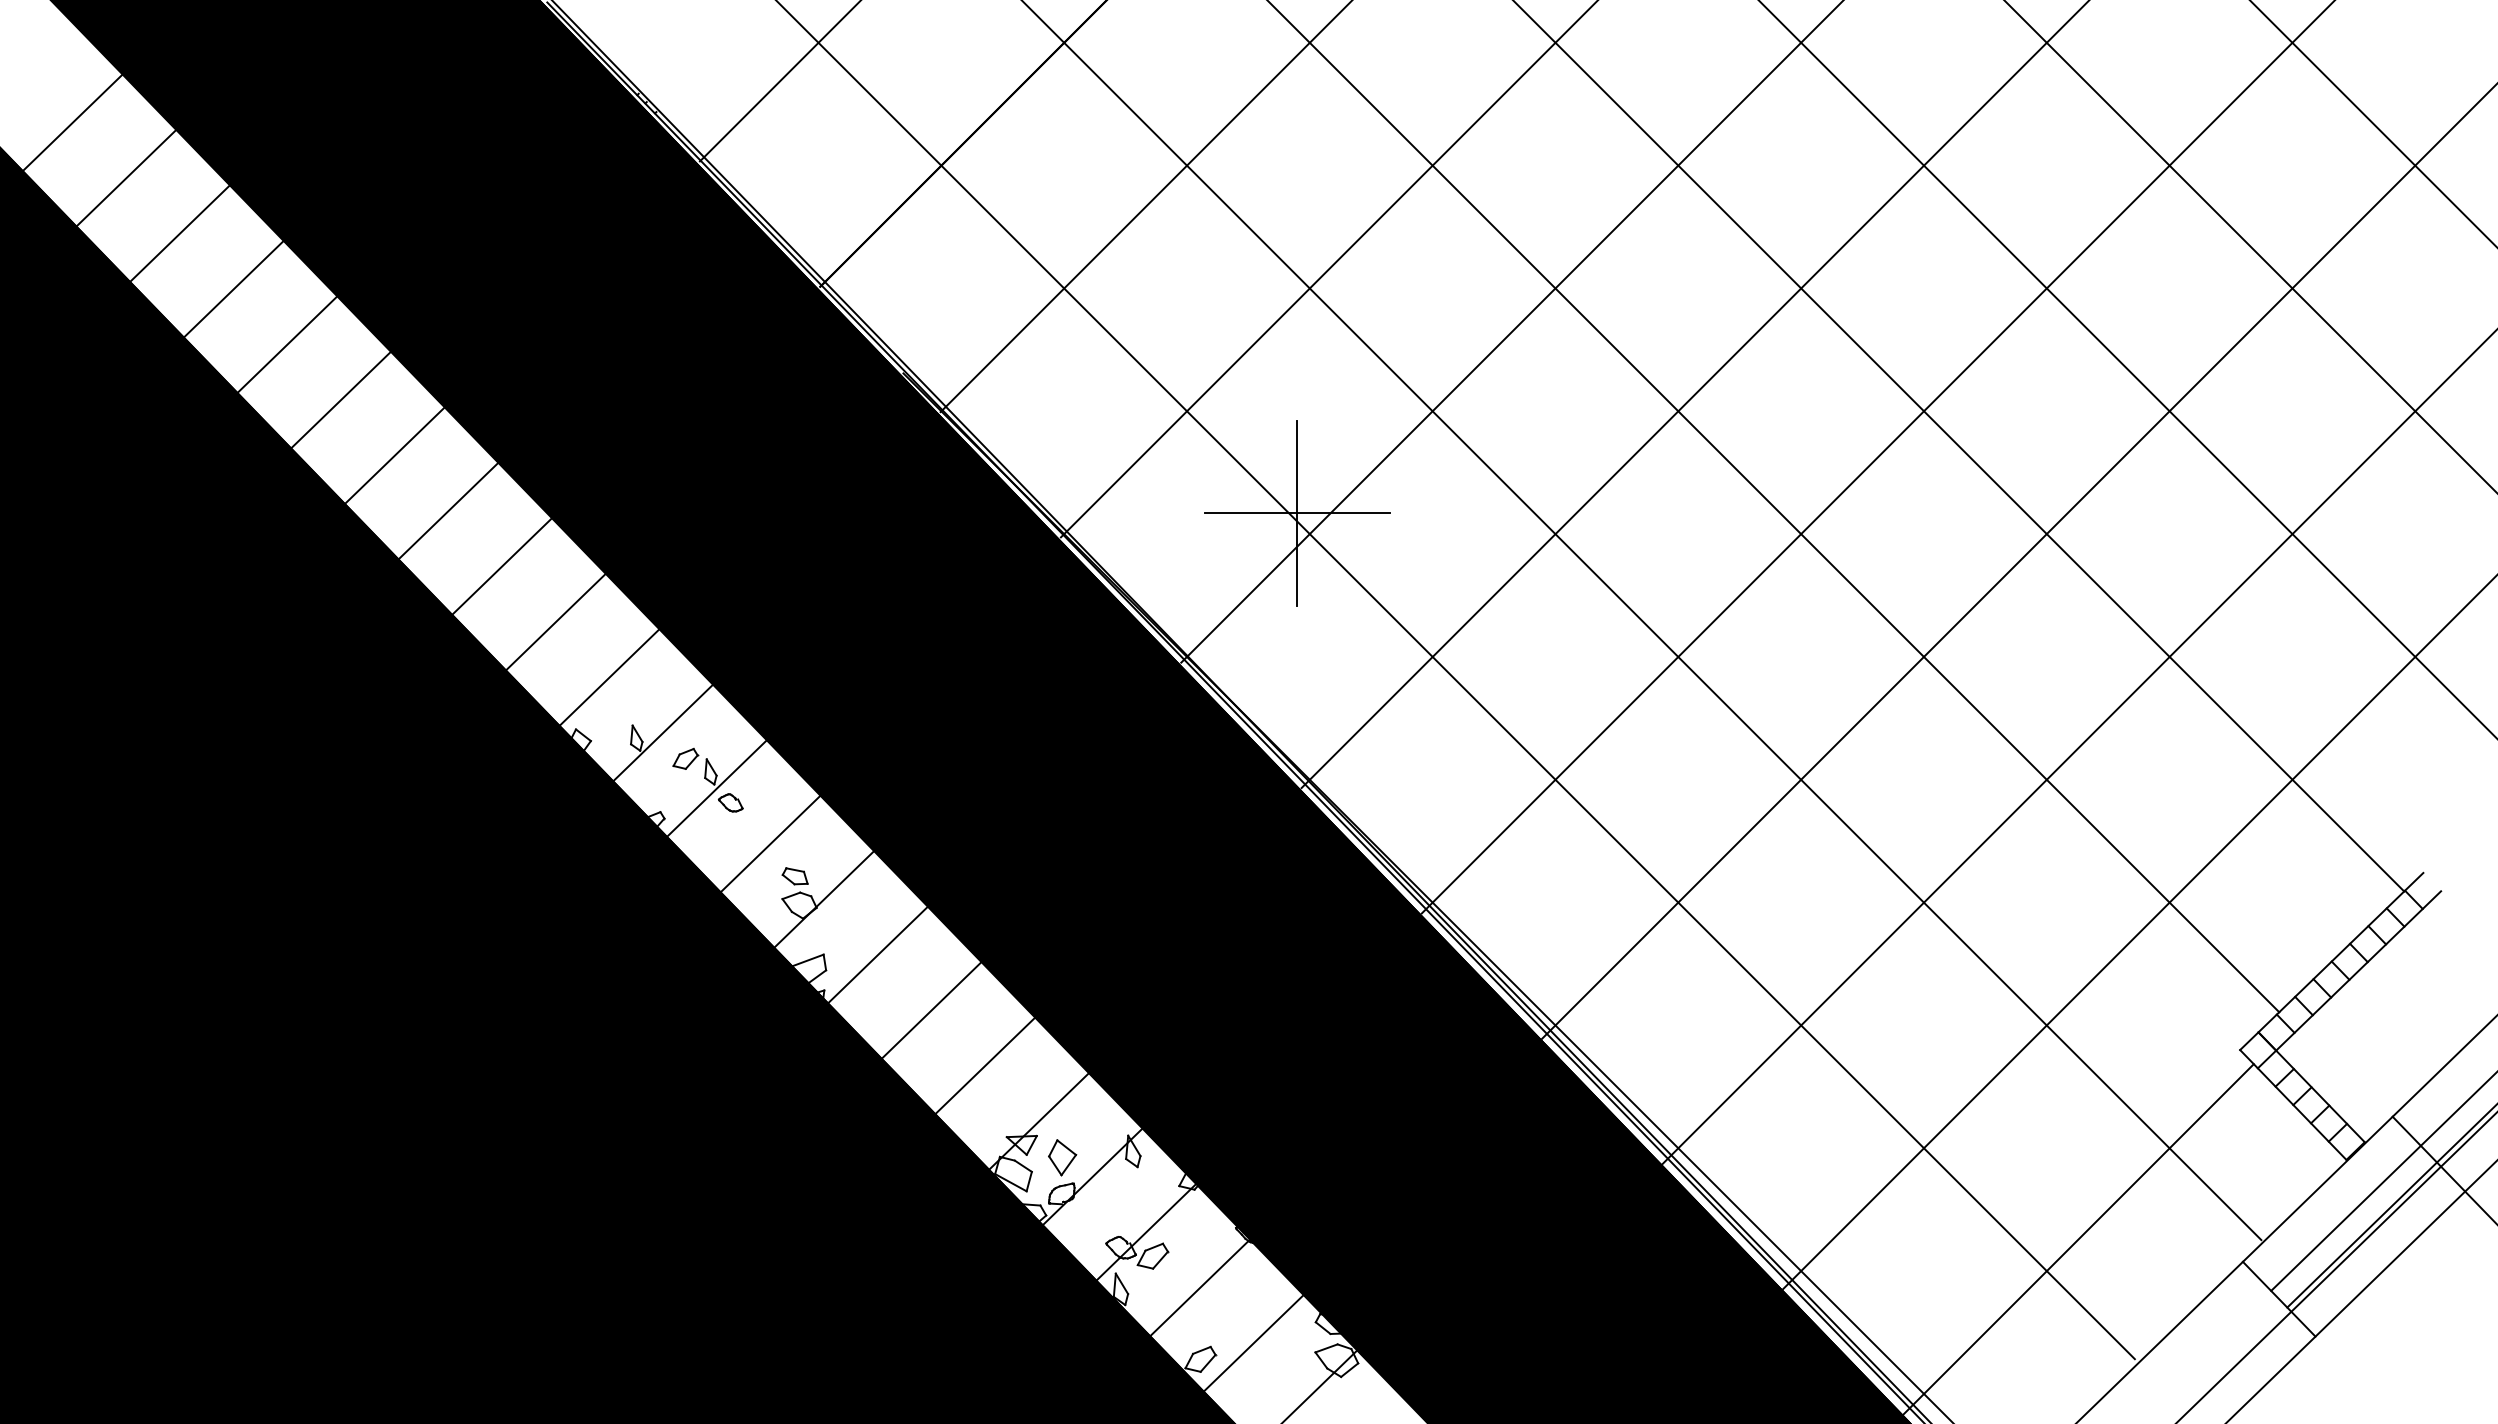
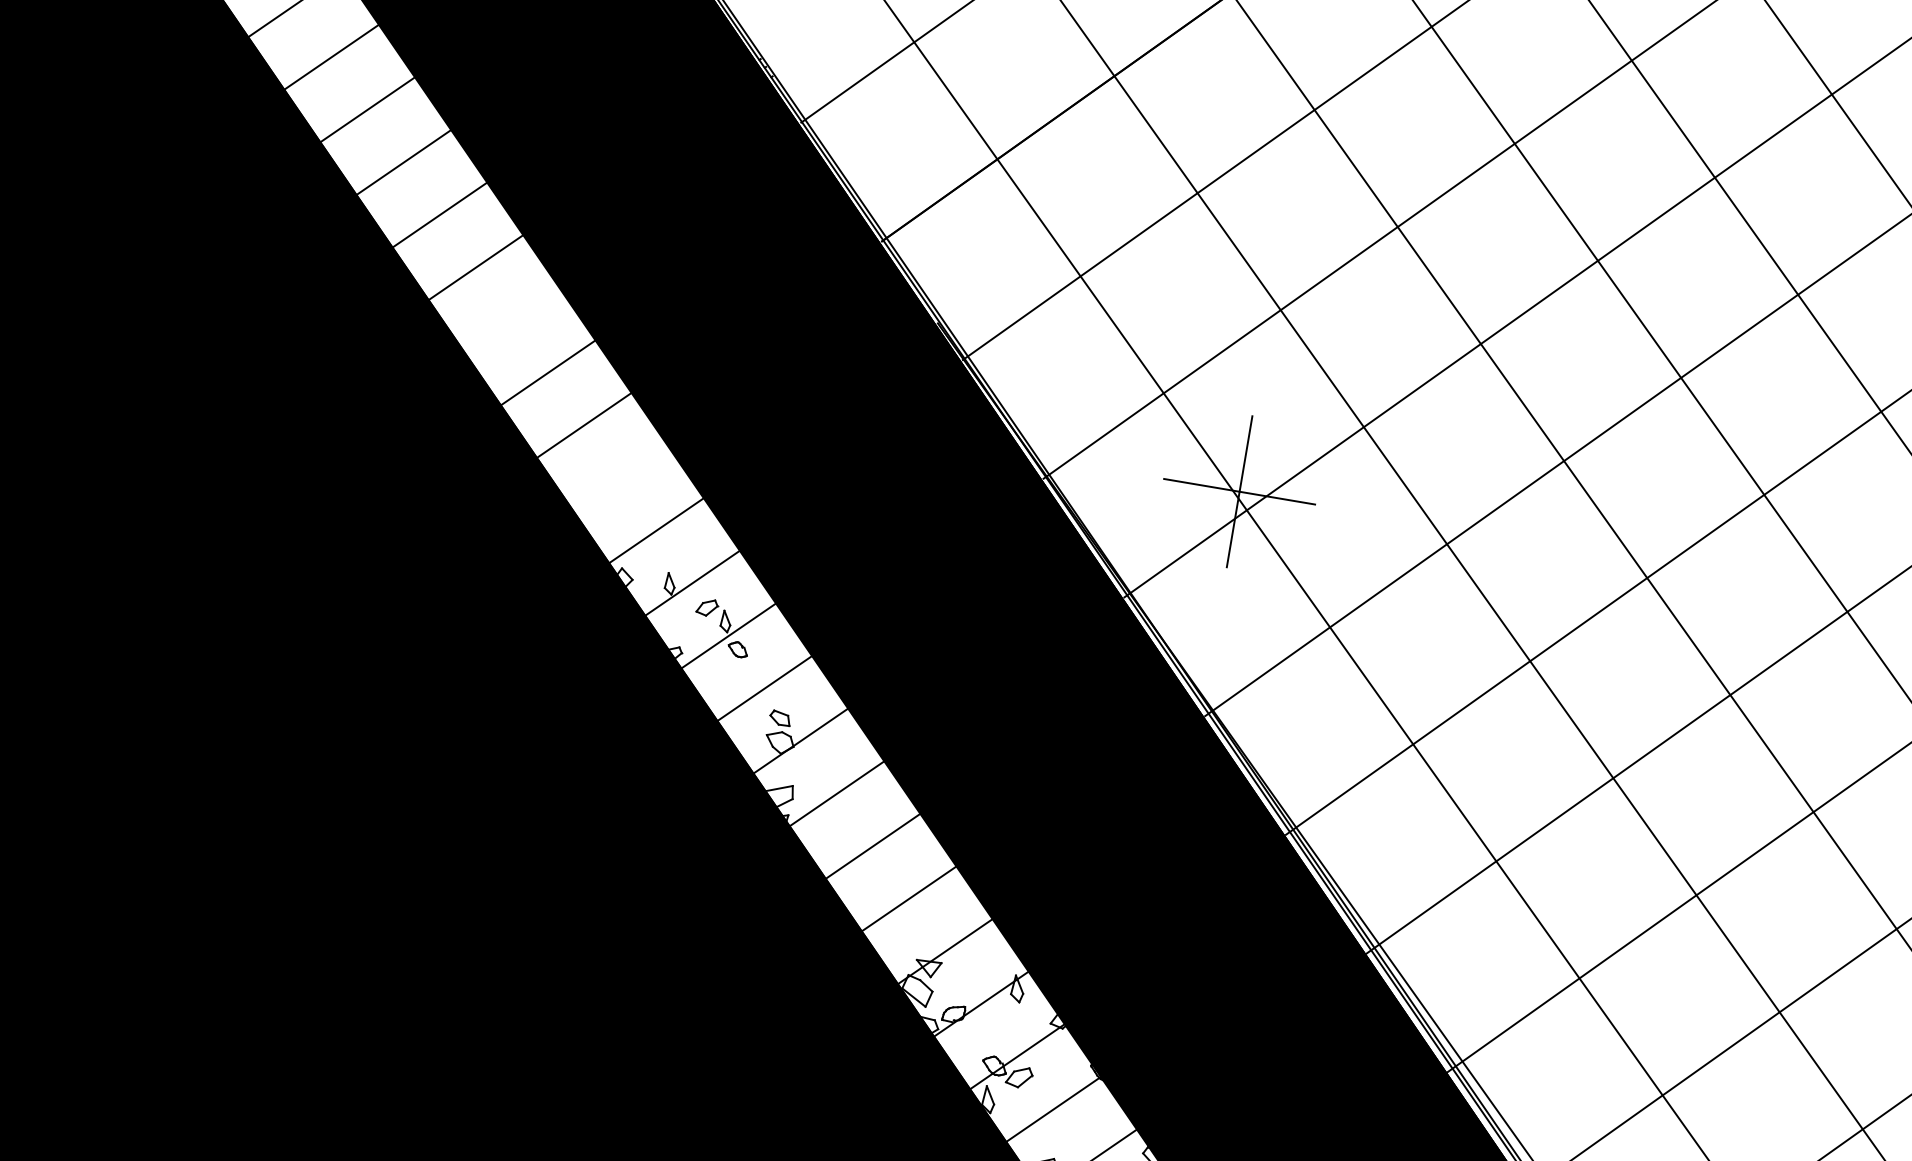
line: (394, 455) -> (511, 320), removed
line: (555, 621) -> (620, 477), removed
part: (1062, 1157) -> (959, 984), removed

